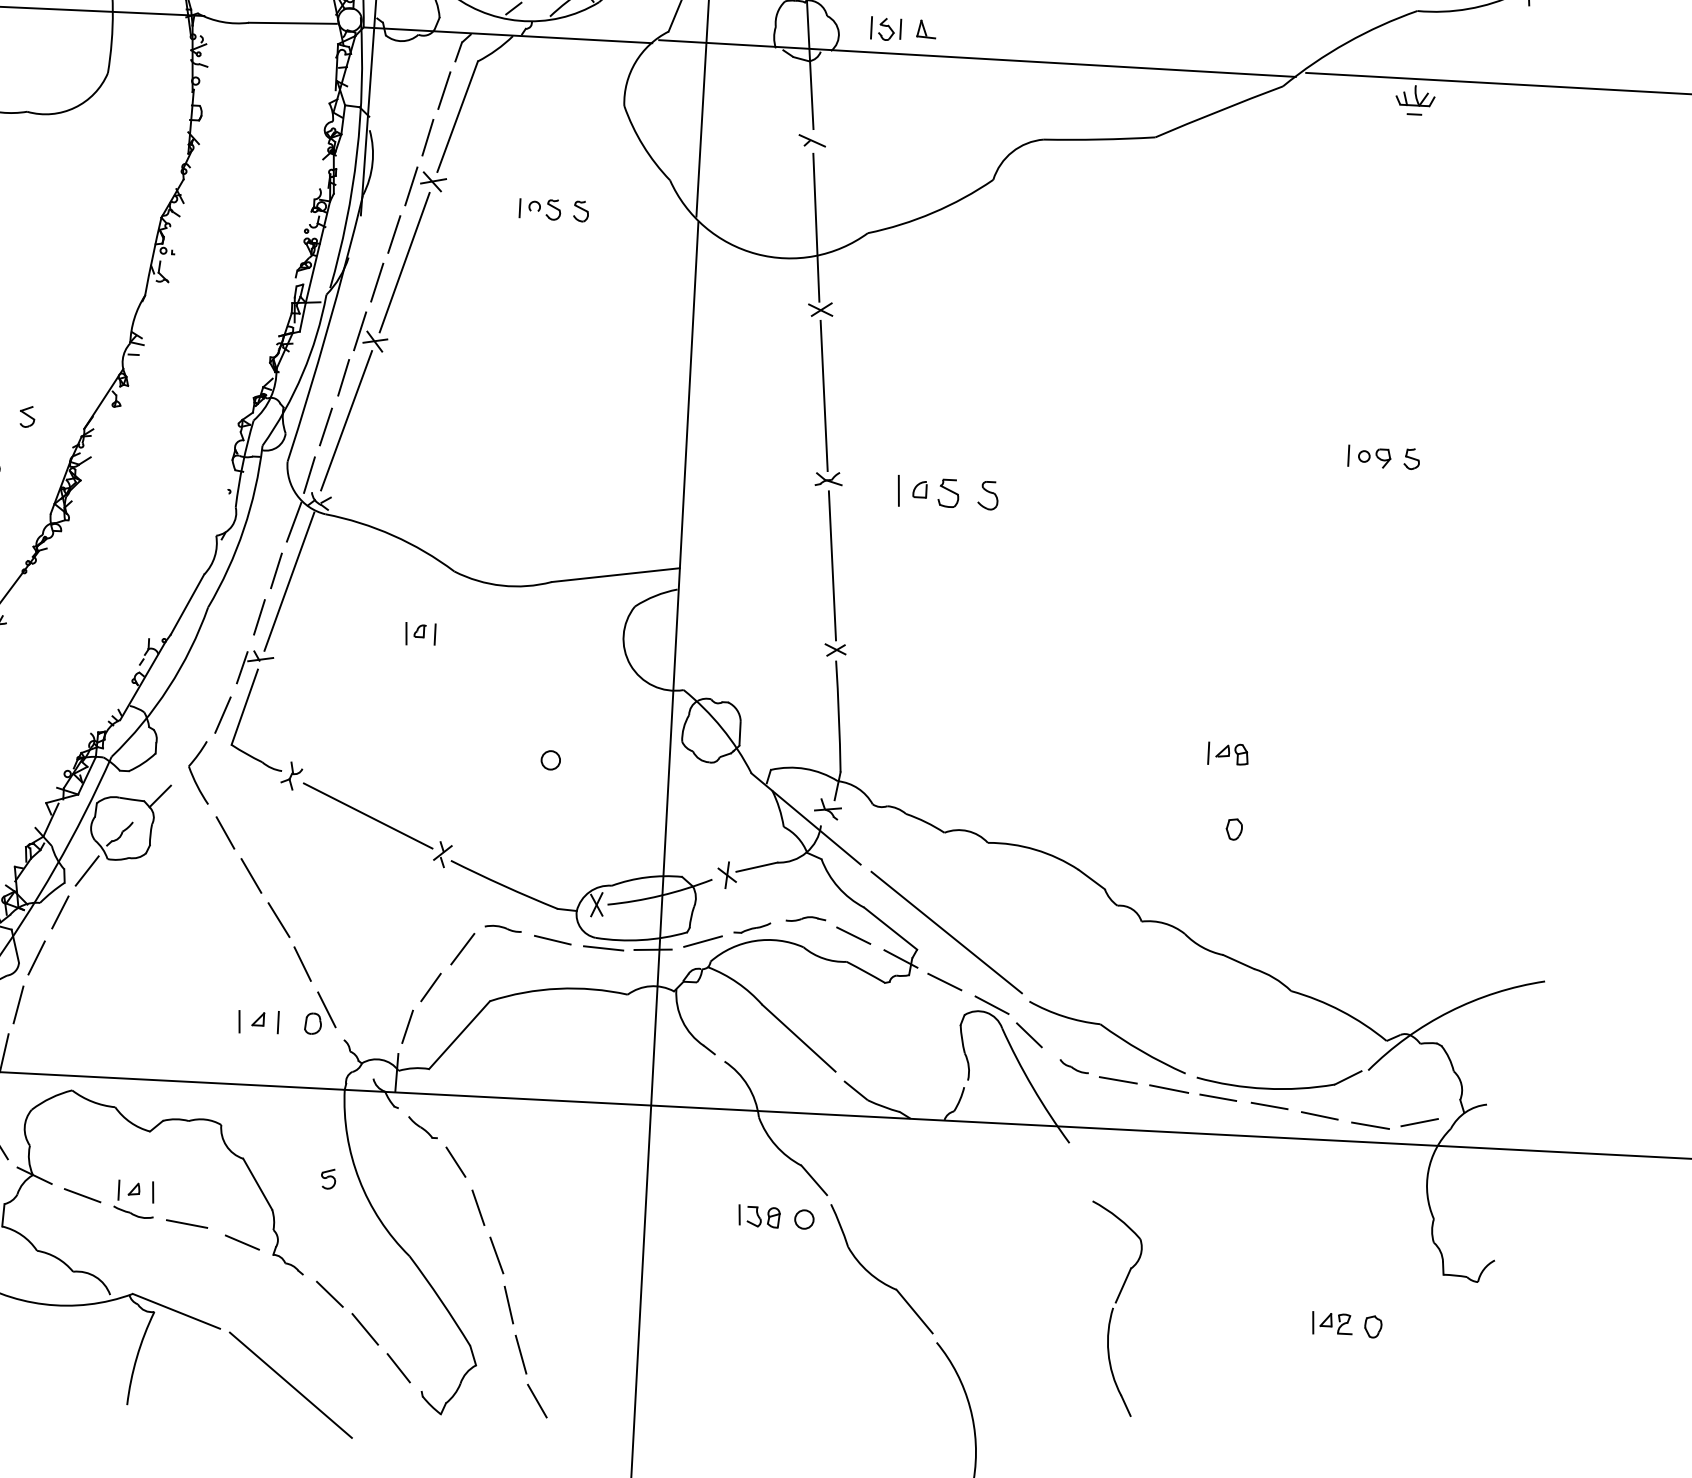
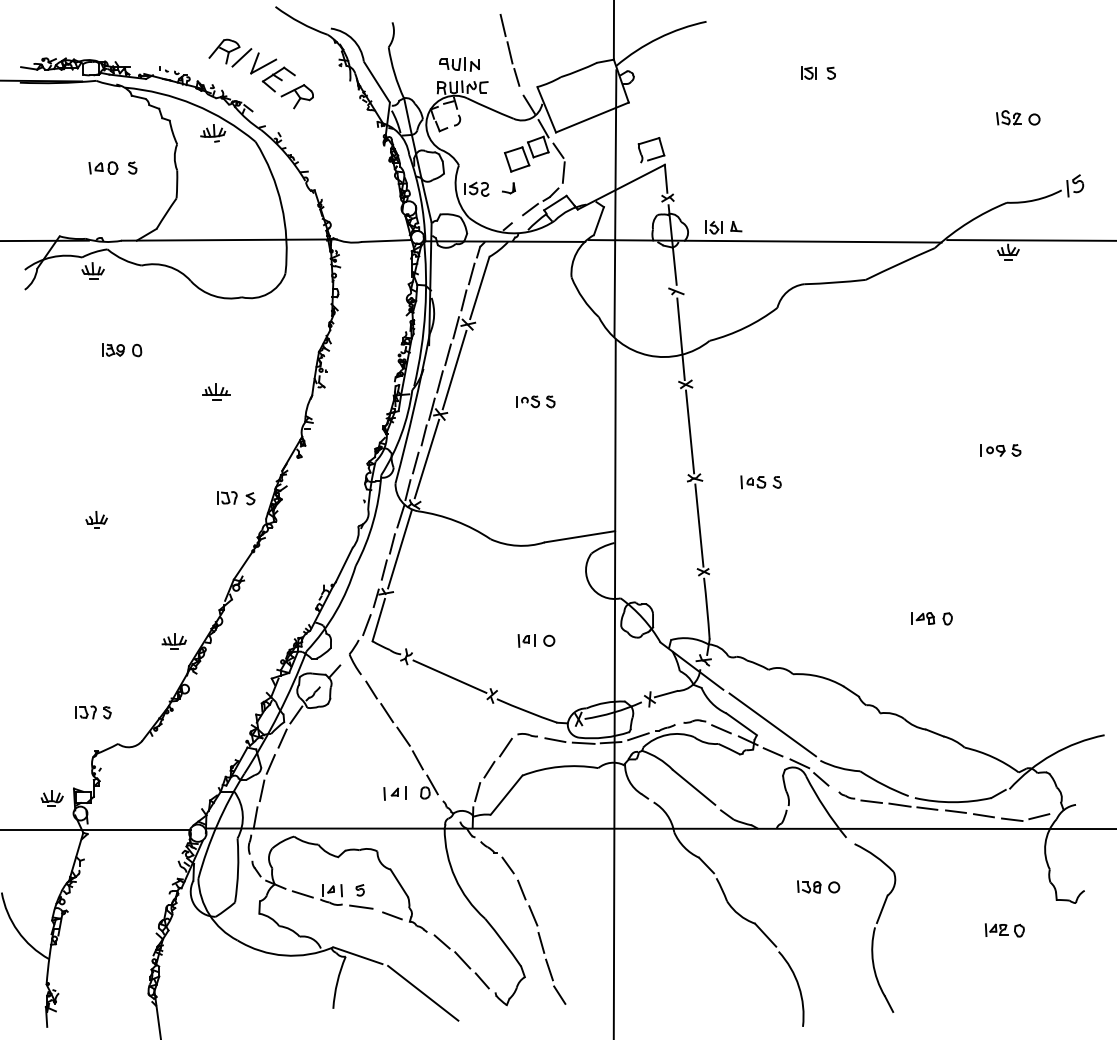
part: (553, 209) -> (535, 401), moved
part: (27, 416) -> (250, 498), moved
part: (946, 493) -> (760, 482), size x0.71
part: (420, 633) -> (526, 640), moved
part: (1233, 828) -> (947, 618), moved
part: (327, 1179) -> (359, 890), moved
part: (776, 1216) -> (818, 886), moved
part: (1113, 1307) -> (875, 927), size x1.43

